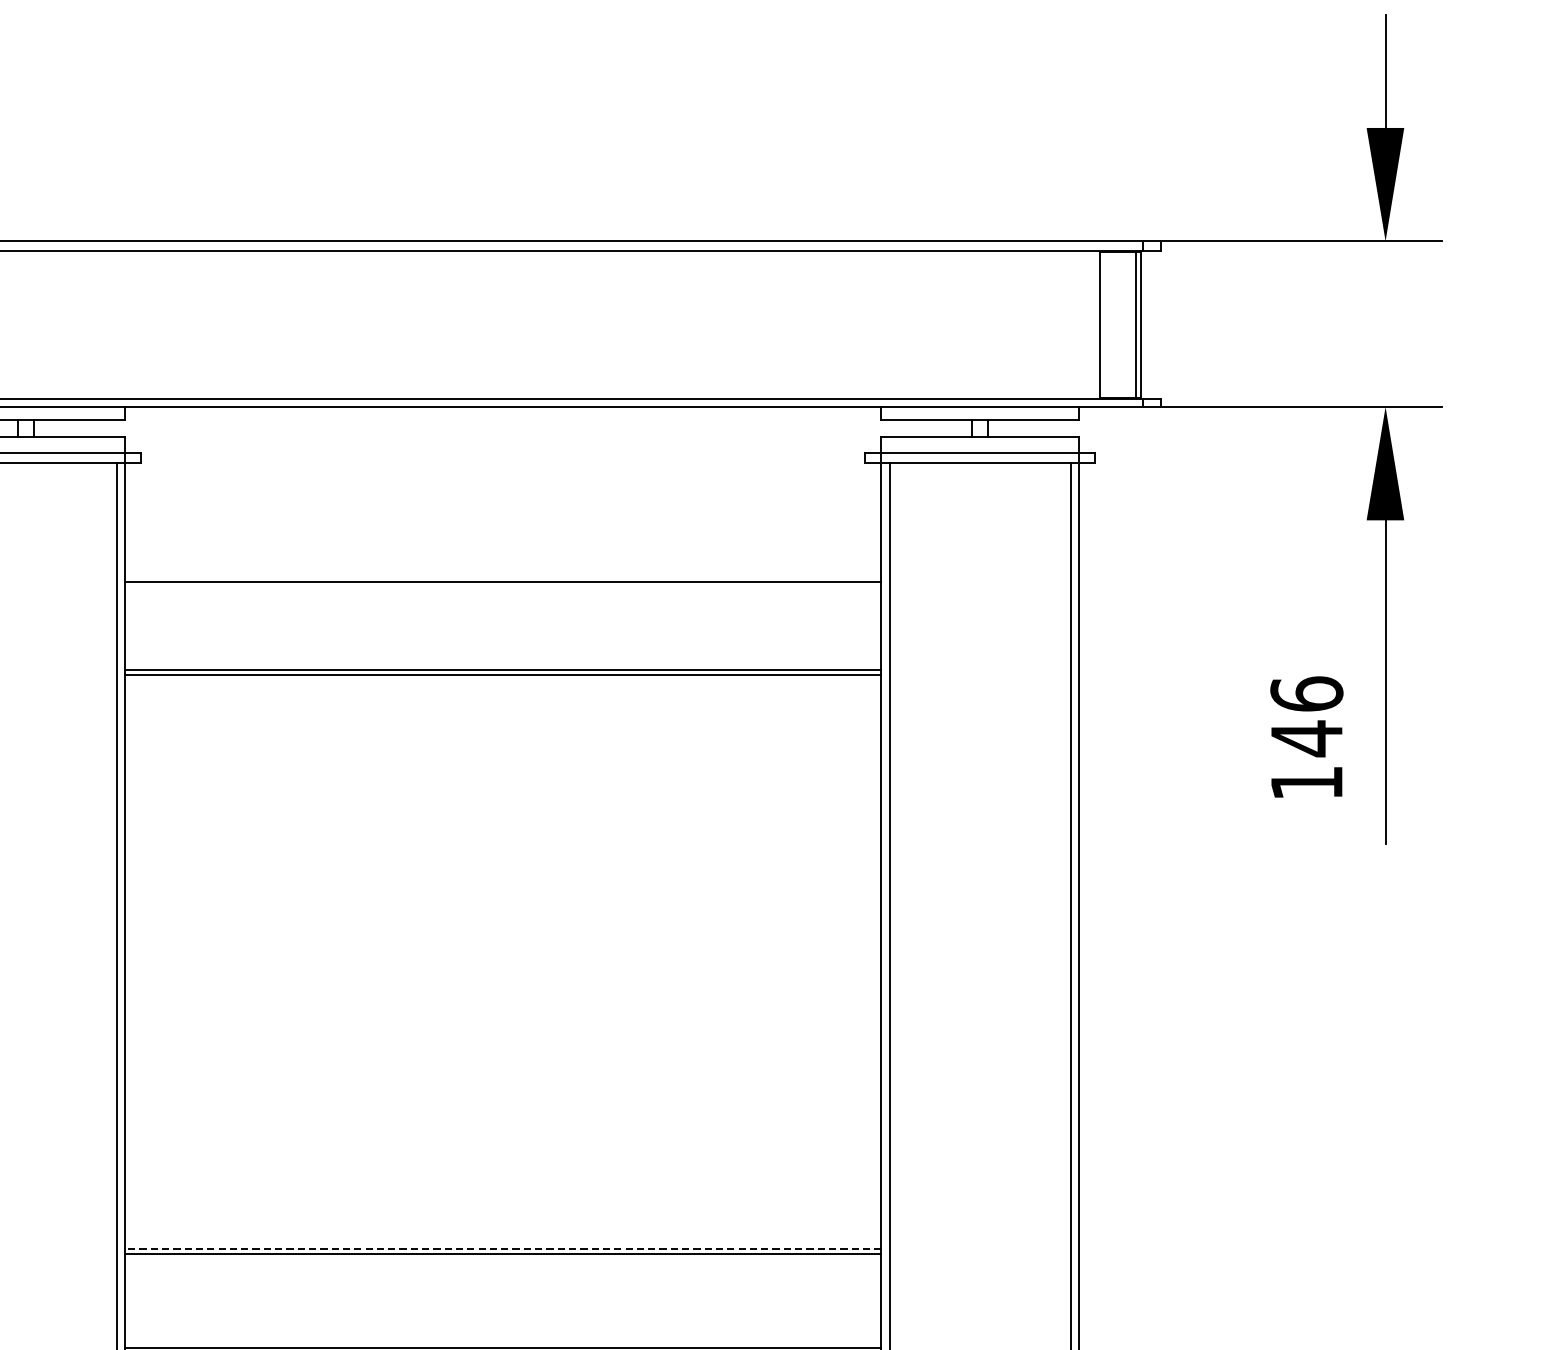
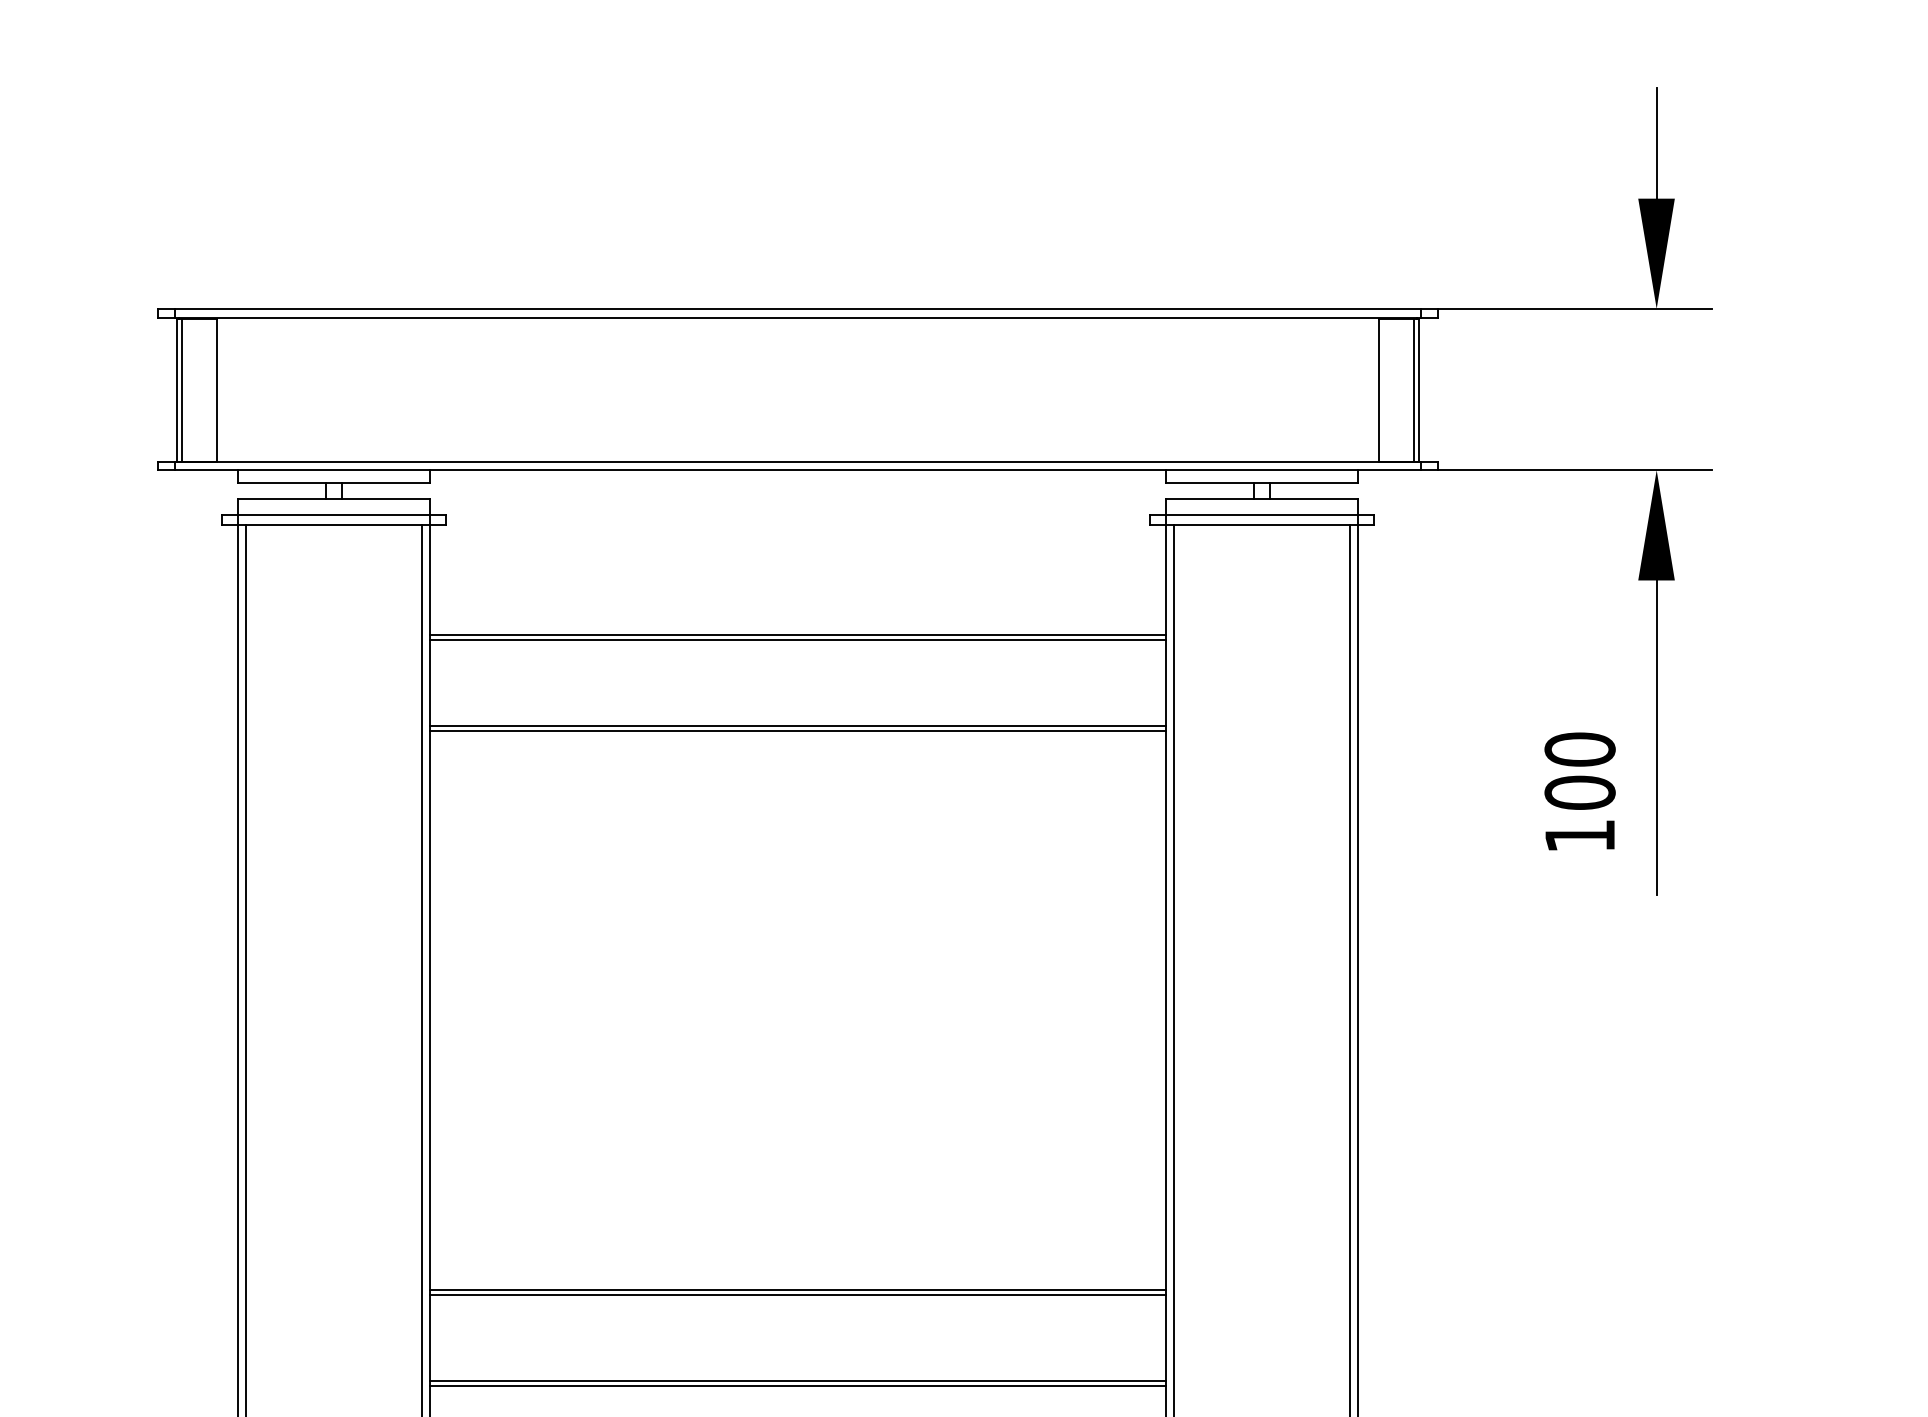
line: (502, 576) -> (797, 635), added
text: (1306, 716) -> (1579, 771), 146 -> 100
line: (502, 1249) -> (797, 1289), dashed -> solid
line: (502, 1343) -> (797, 1381), added

